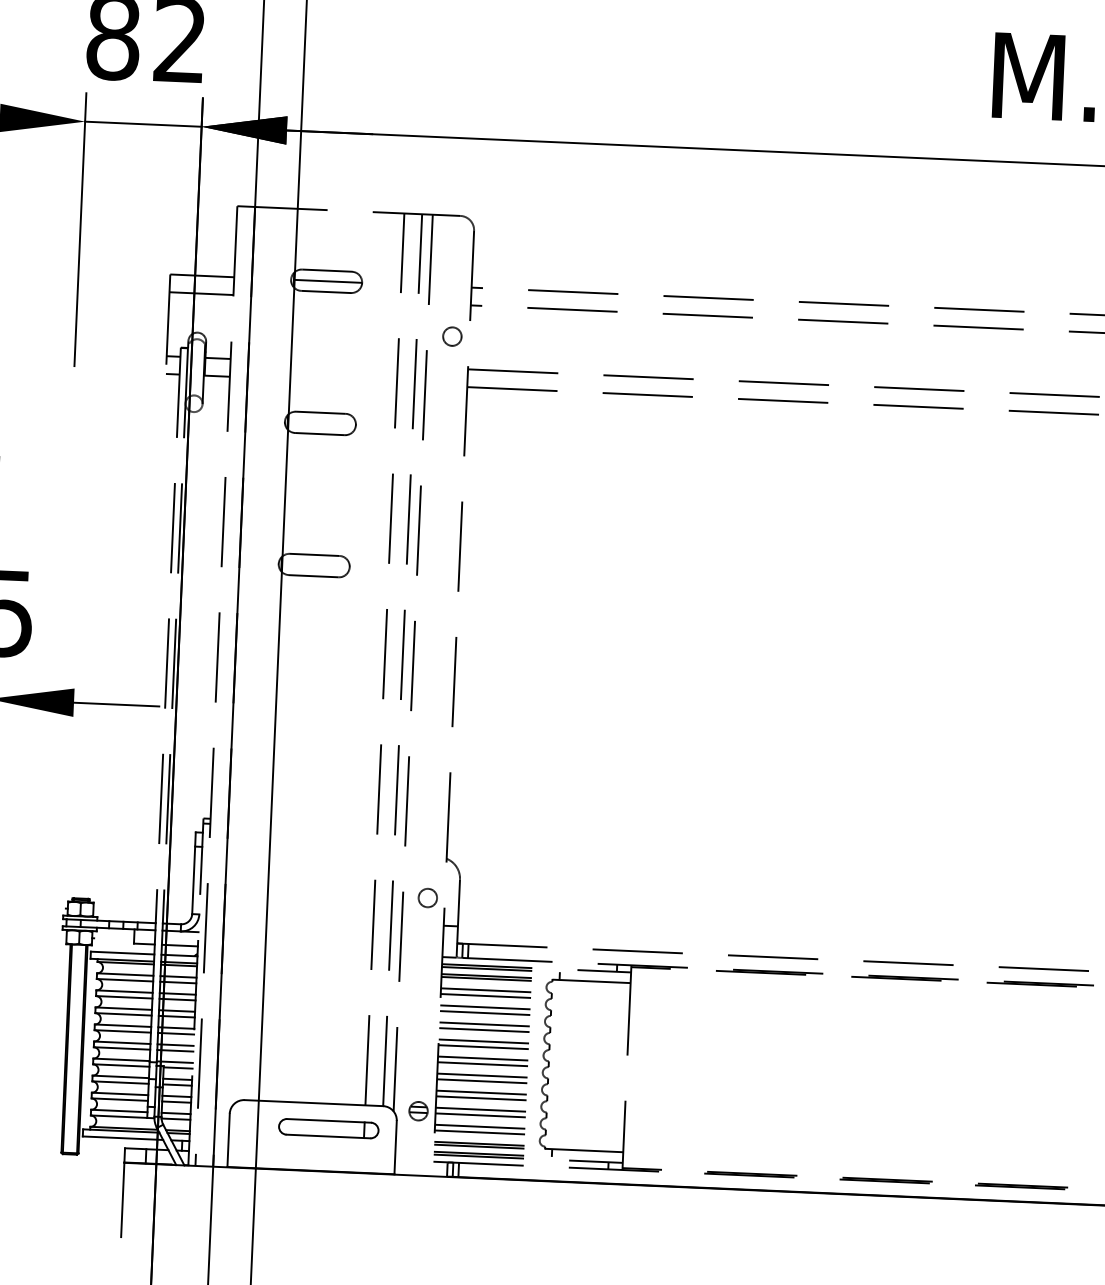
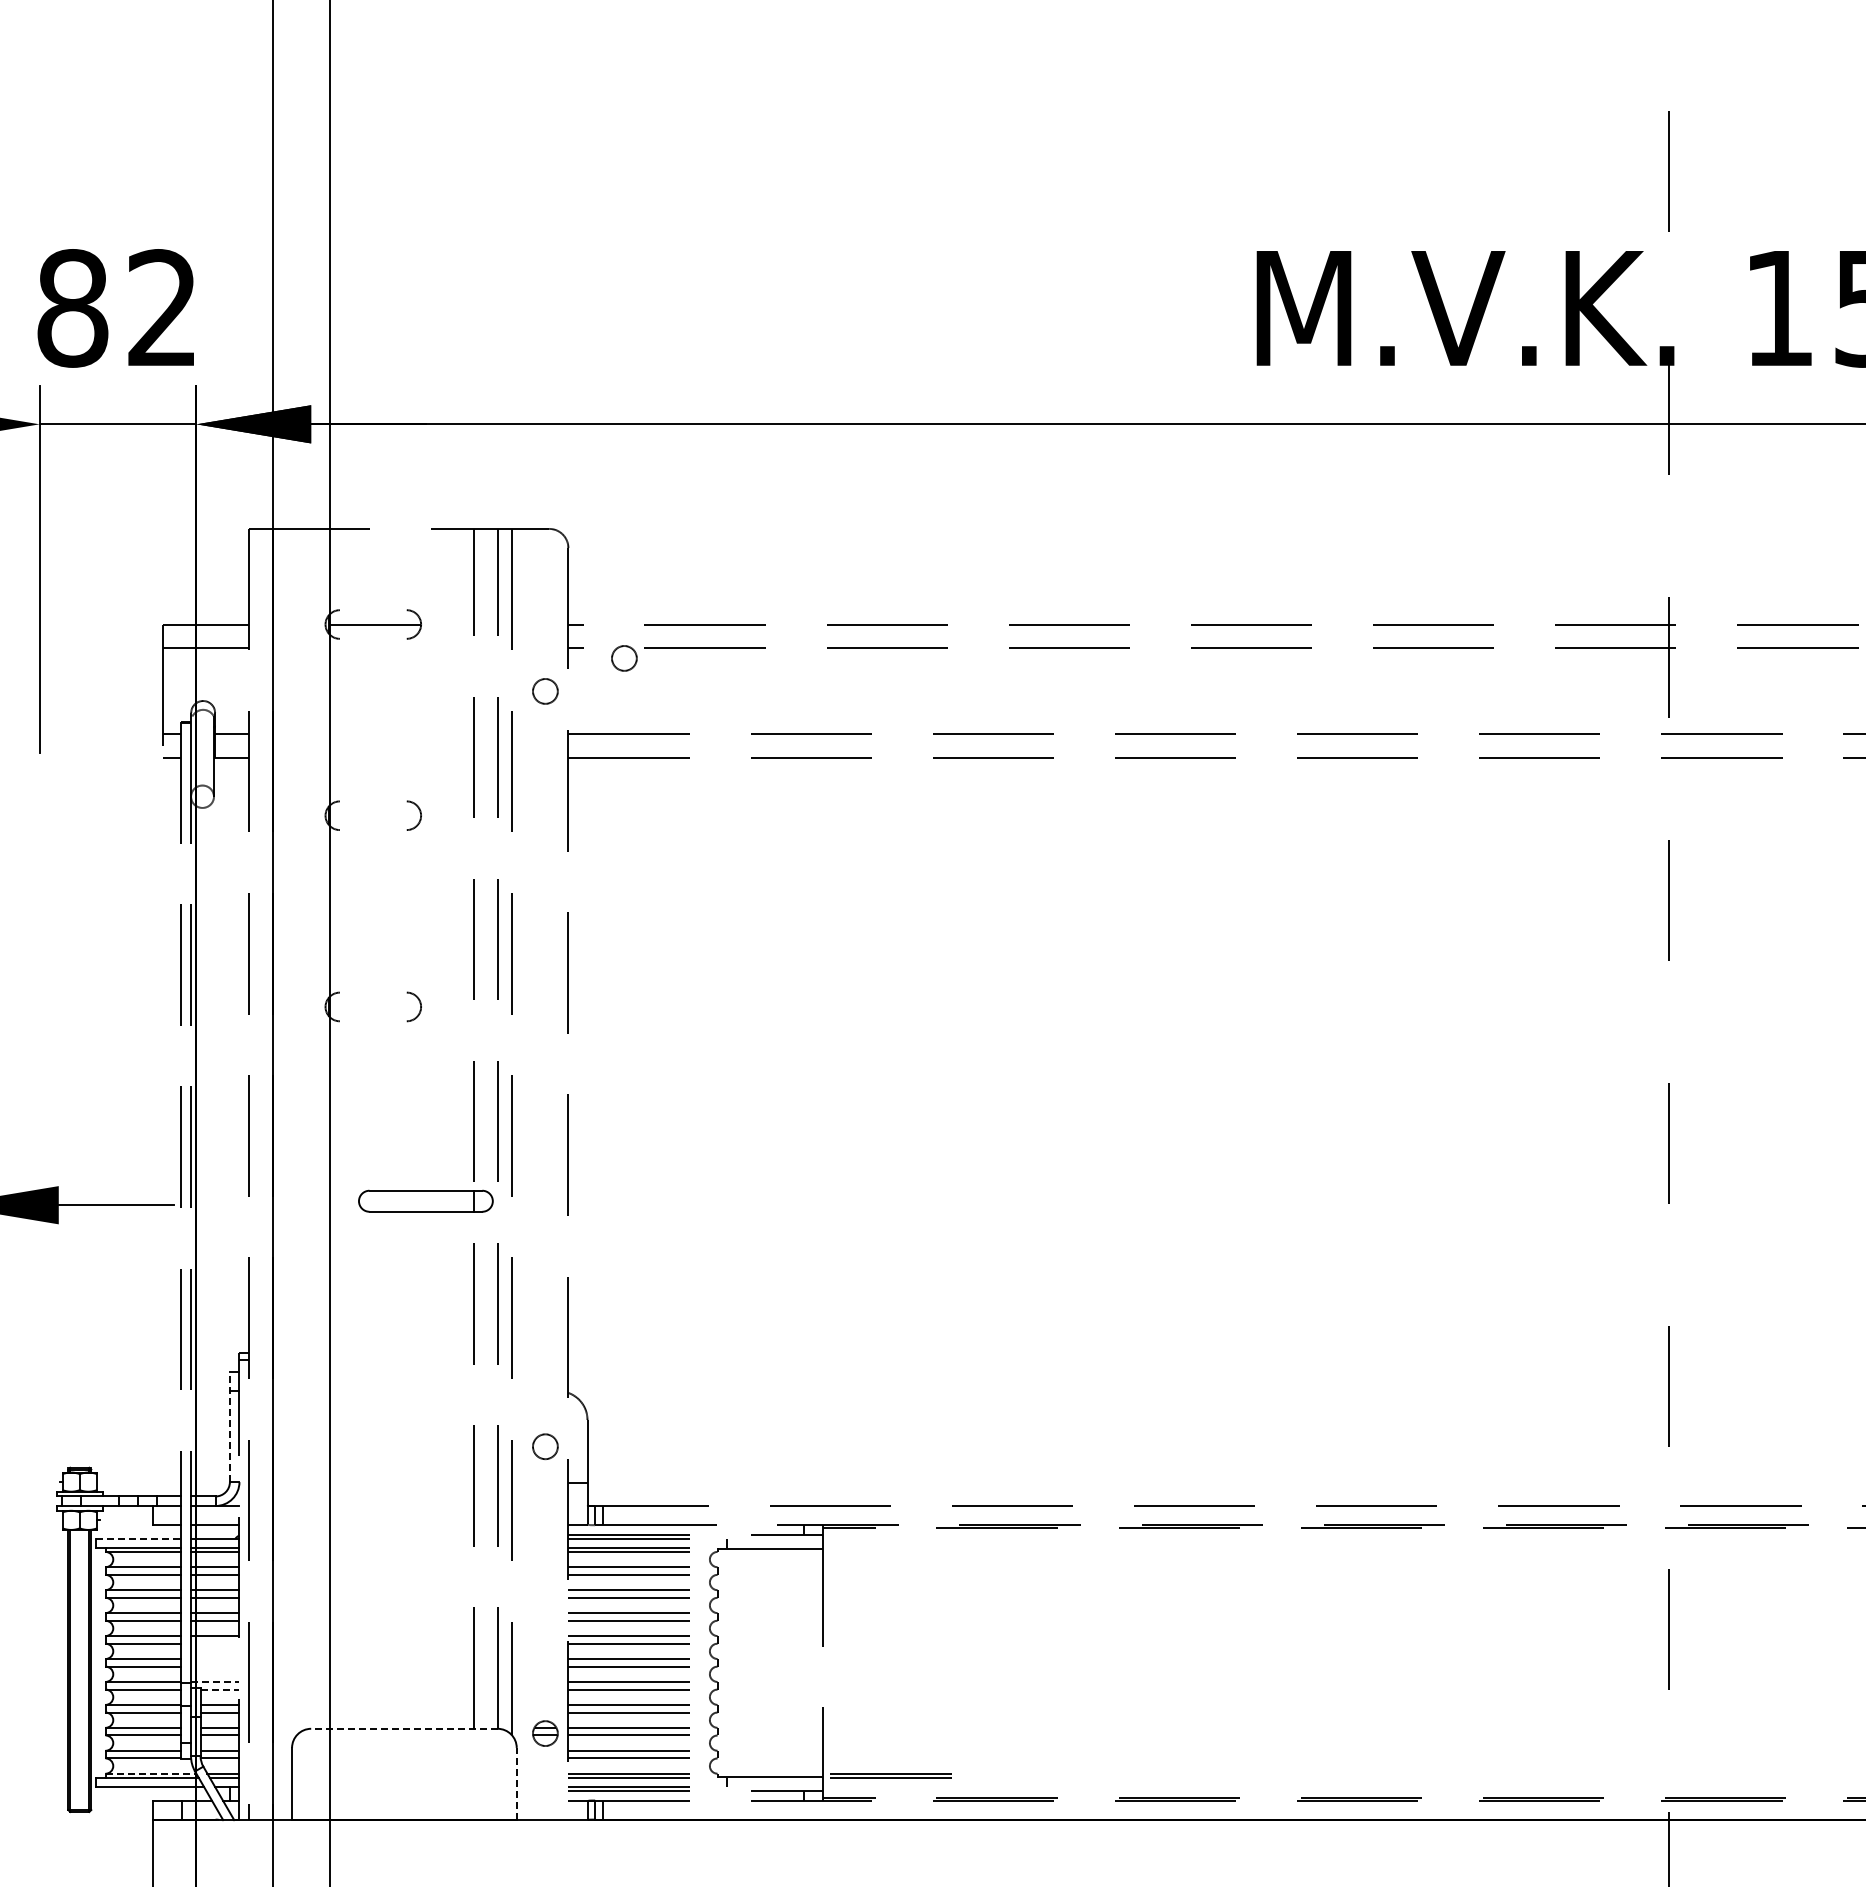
line: (326, 270) -> (372, 610), removed
line: (325, 291) -> (372, 638), removed
circle: (512, 314) -> (624, 658), added
line: (320, 412) -> (372, 801), removed
line: (319, 434) -> (372, 830), removed
line: (314, 554) -> (372, 992), removed
line: (313, 576) -> (372, 1021), removed
line: (193, 873) -> (229, 1427), solid -> dashed
line: (122, 953) -> (138, 1538), solid -> dashed
line: (176, 1033) -> (215, 1643), removed
line: (175, 1045) -> (215, 1659), removed
line: (175, 1050) -> (215, 1666), removed
line: (175, 1061) -> (215, 1681), solid -> dashed
line: (178, 1067) -> (220, 1689), solid -> dashed
line: (313, 1102) -> (403, 1728), solid -> dashed
line: (124, 1128) -> (151, 1773), solid -> dashed
part: (328, 1128) -> (425, 1200), moved
line: (395, 1147) -> (516, 1783), solid -> dashed
part: (673, 1153) -> (890, 1775), added

